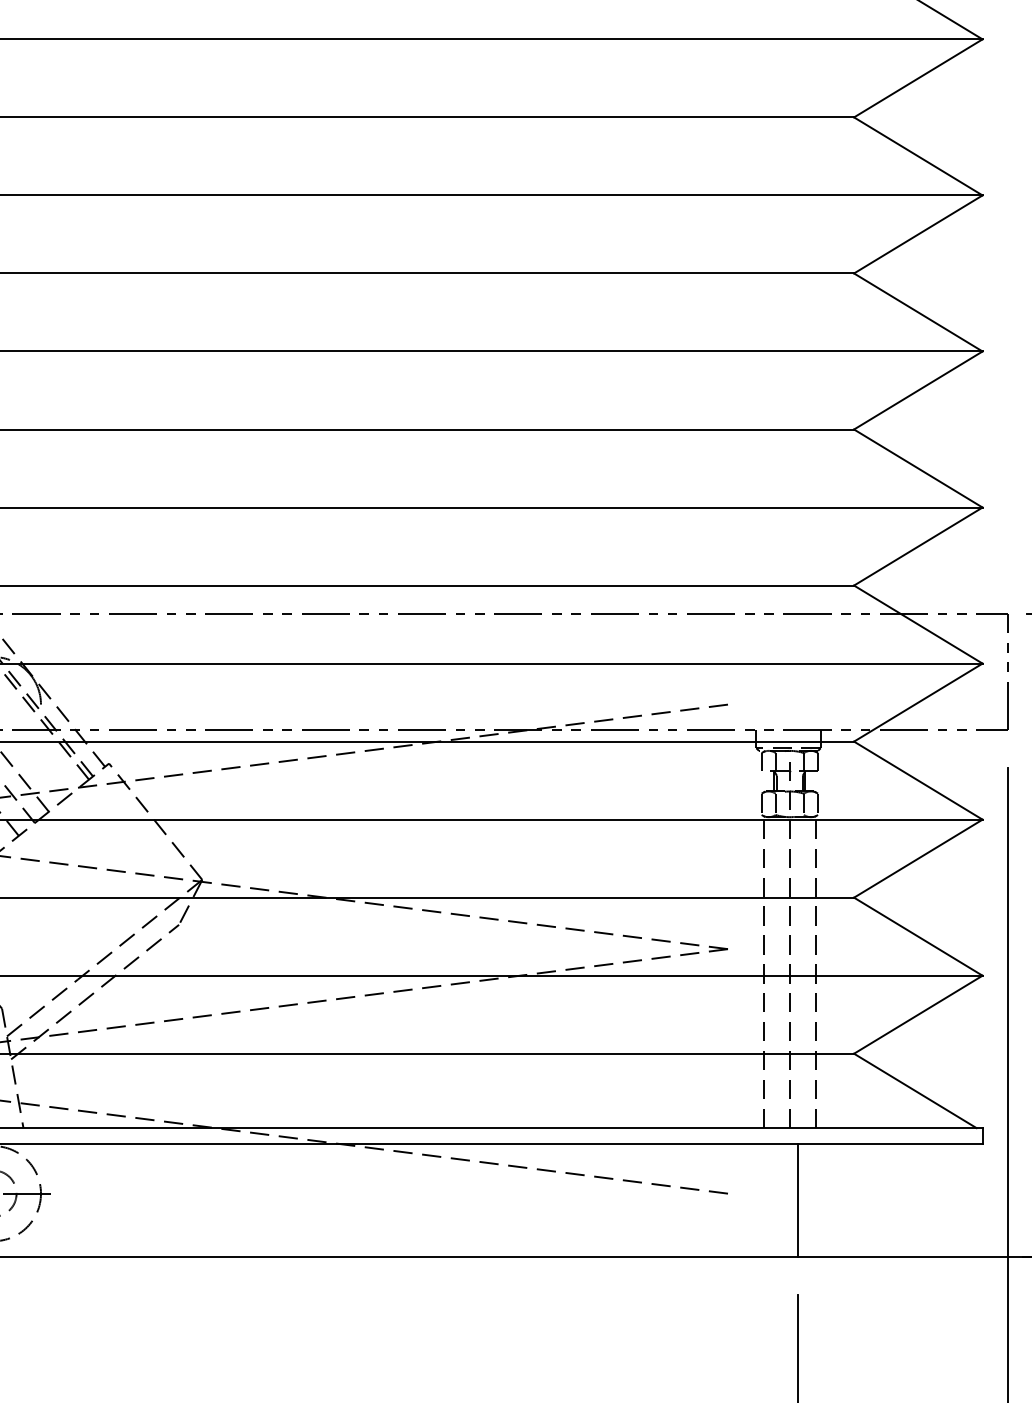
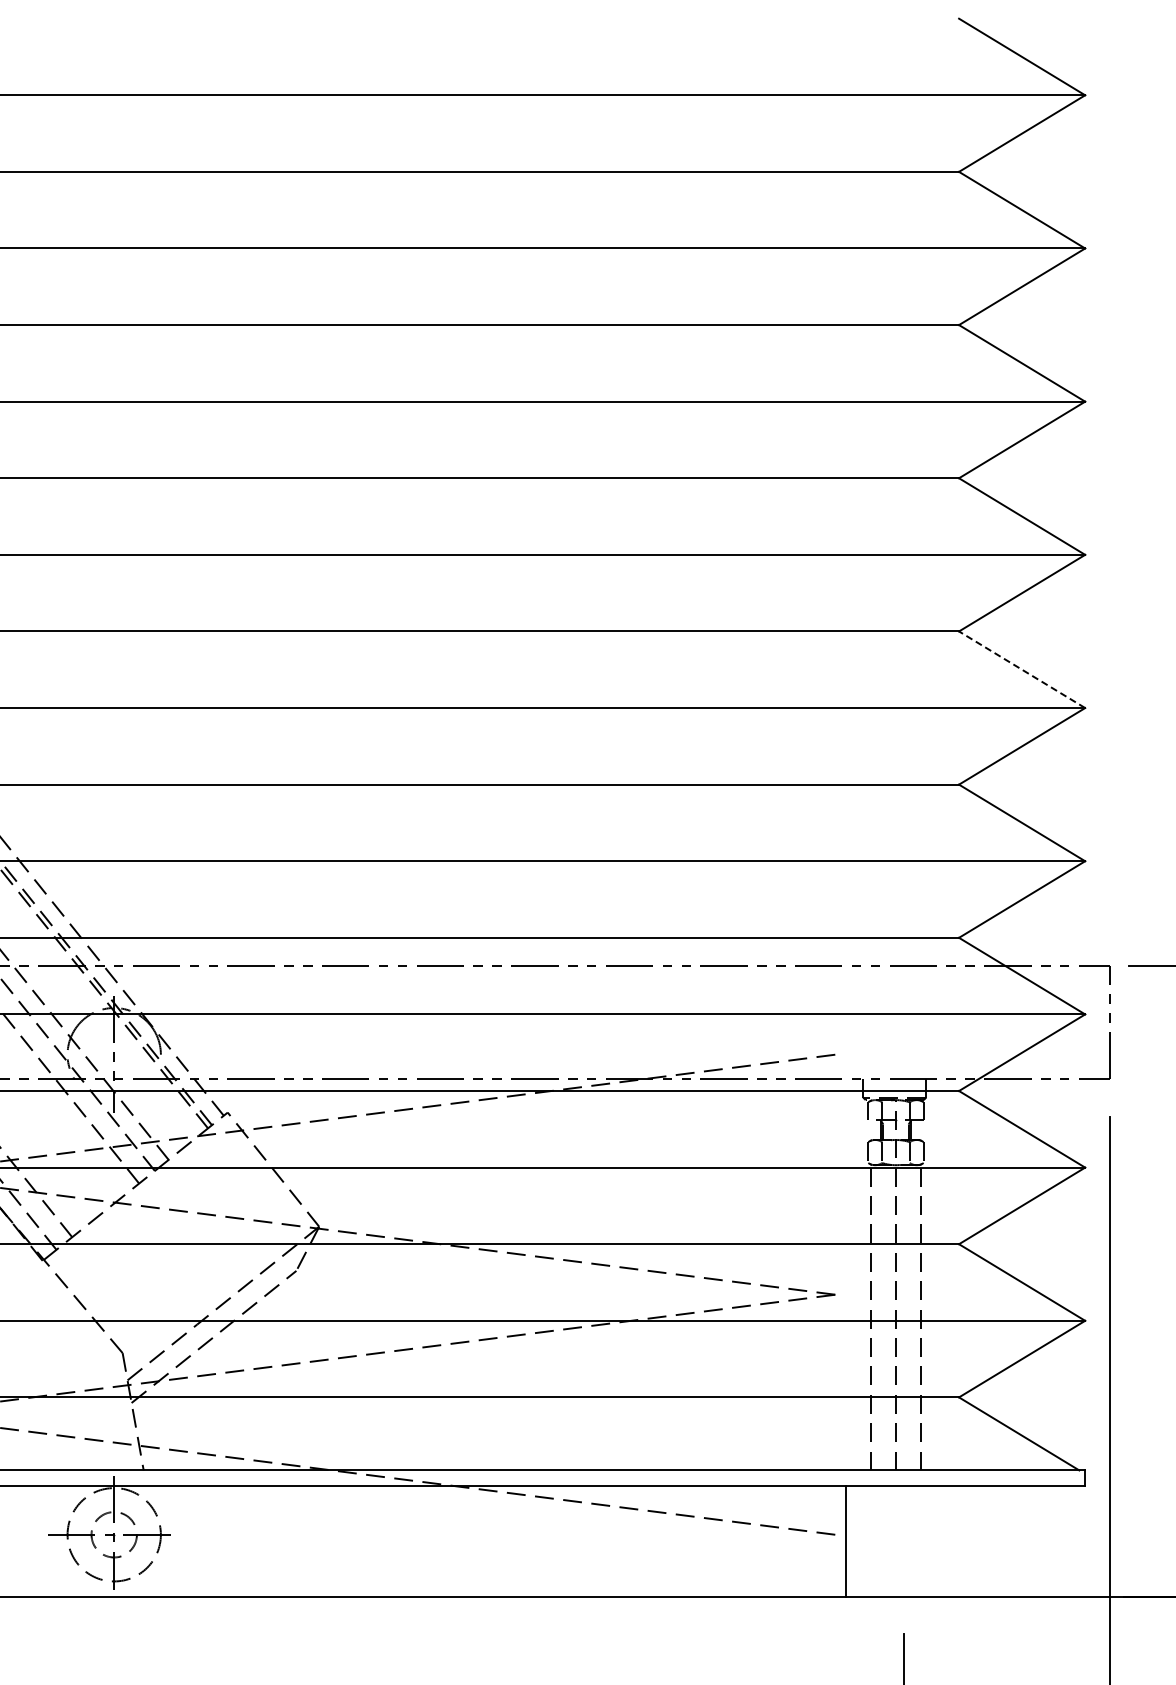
line: (918, 312) -> (1022, 669), solid -> dashed
line: (797, 1199) -> (845, 1540), moved

